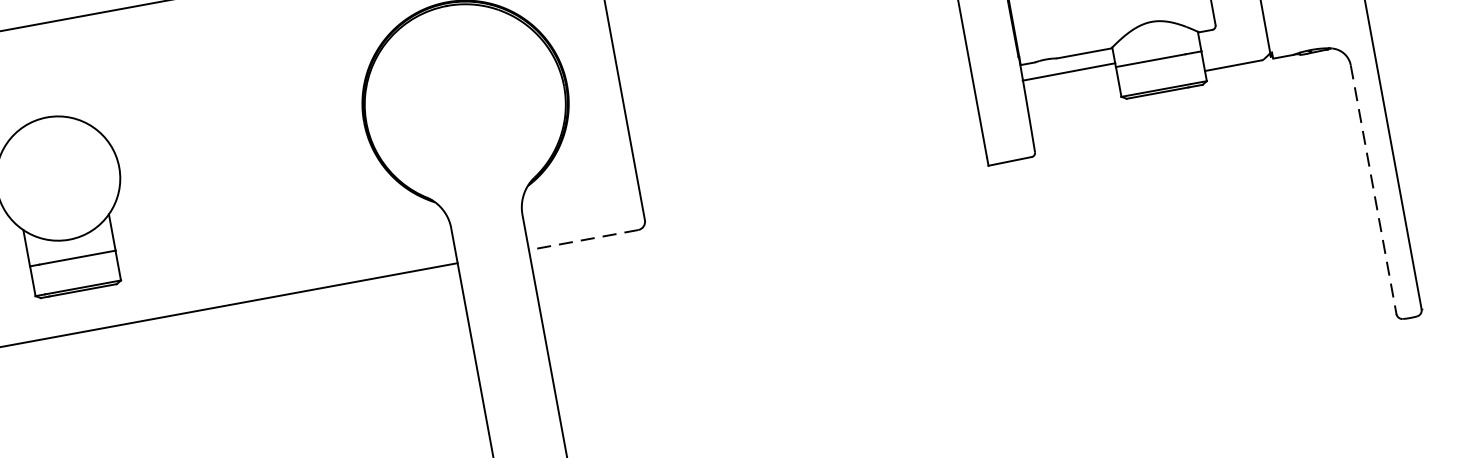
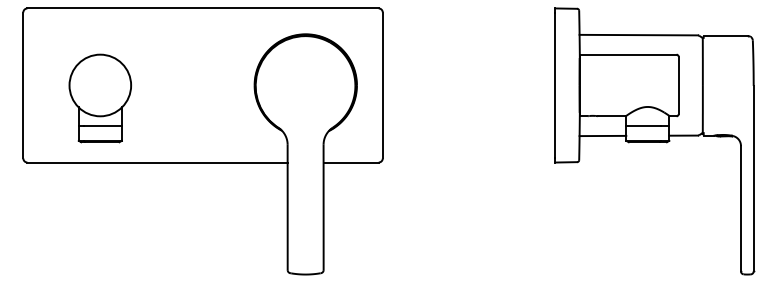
line: (1067, 71) -> (602, 135), moved
line: (1372, 189) -> (740, 208), dashed -> solid
line: (584, 239) -> (351, 162), dashed -> solid

